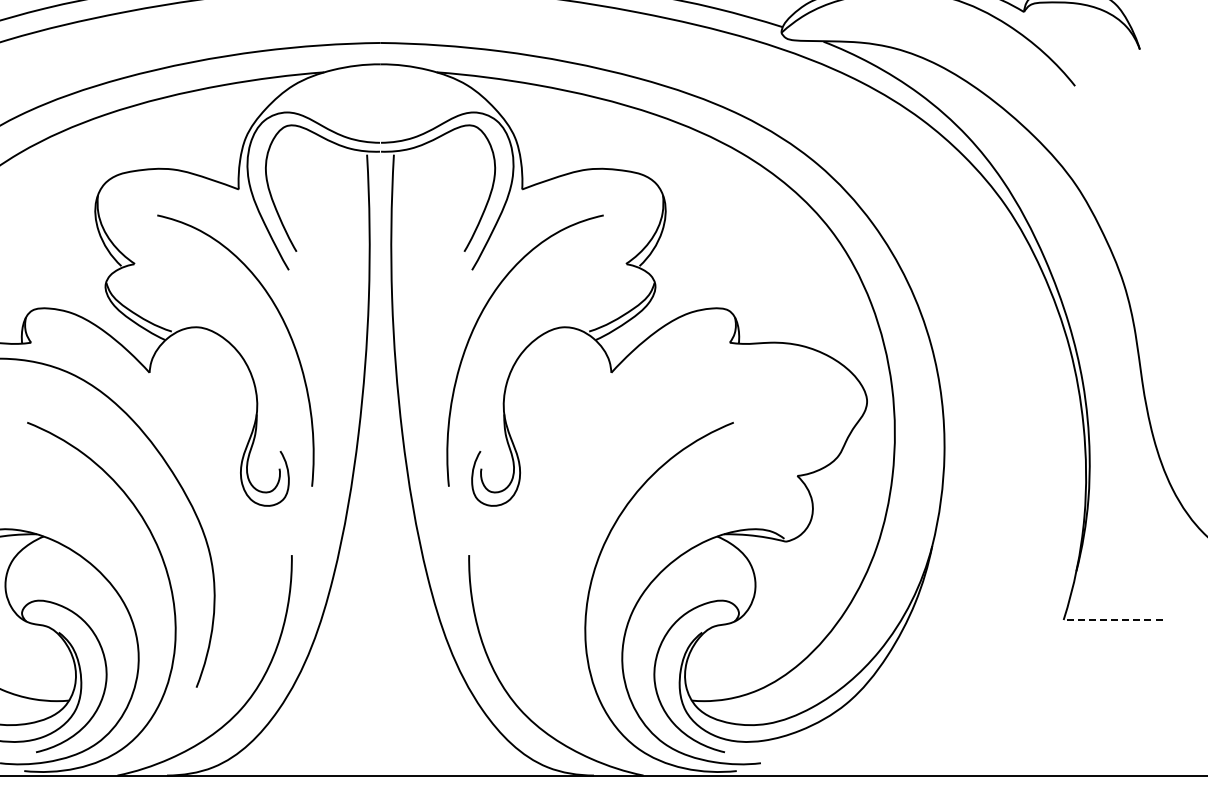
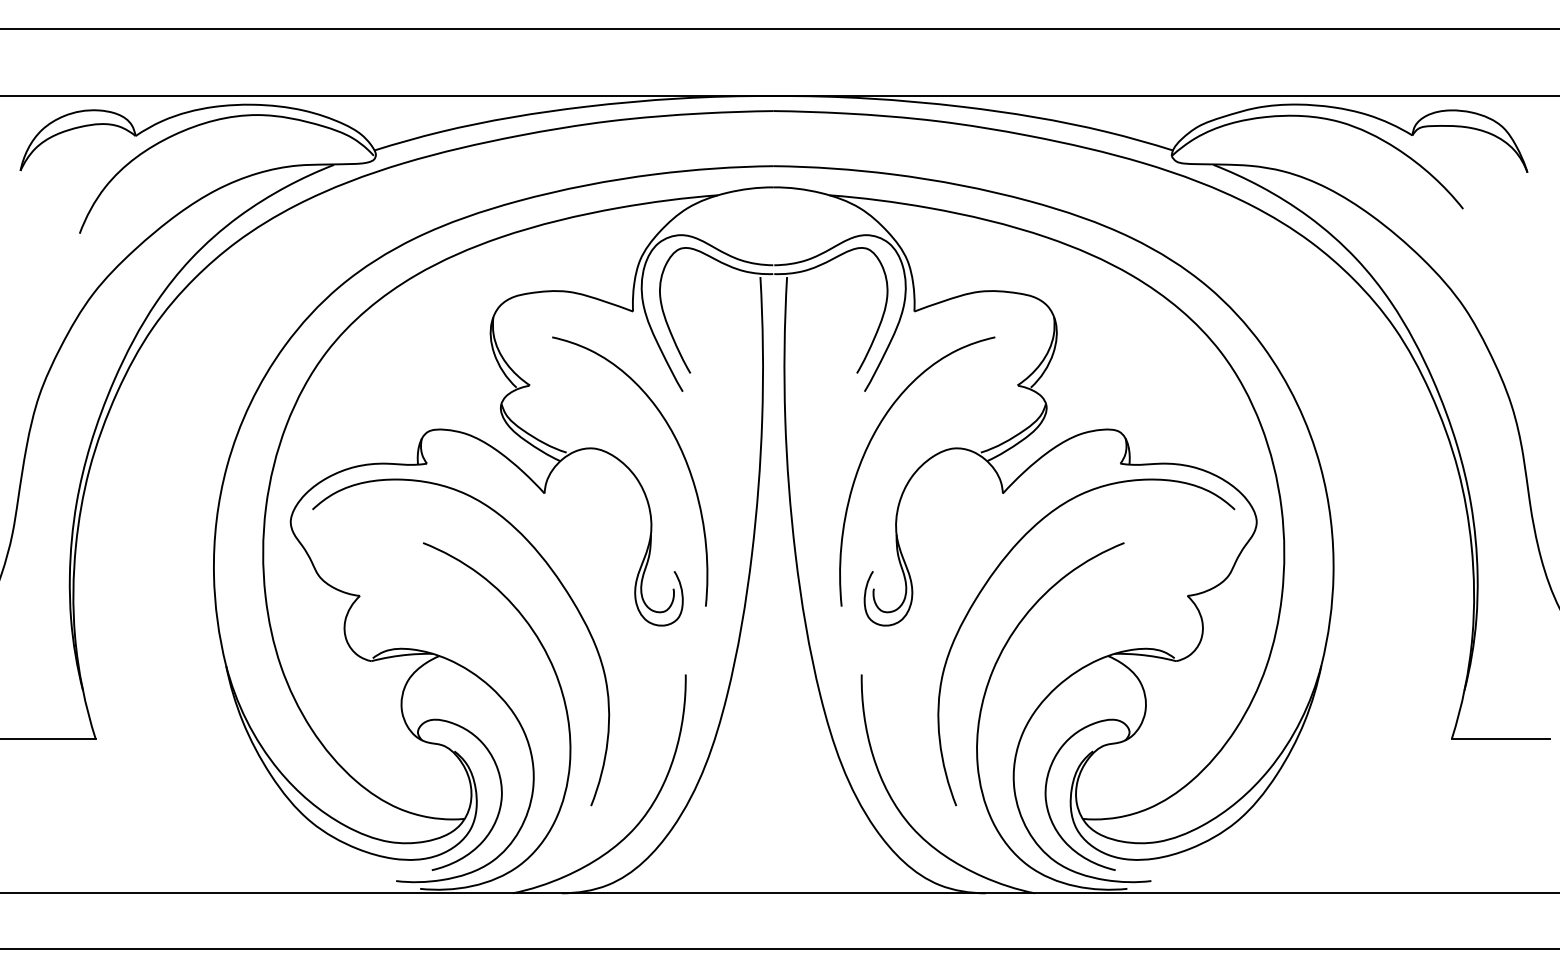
curve: (602, 453) -> (994, 573), added
line: (1112, 619) -> (1500, 738), dashed -> solid

